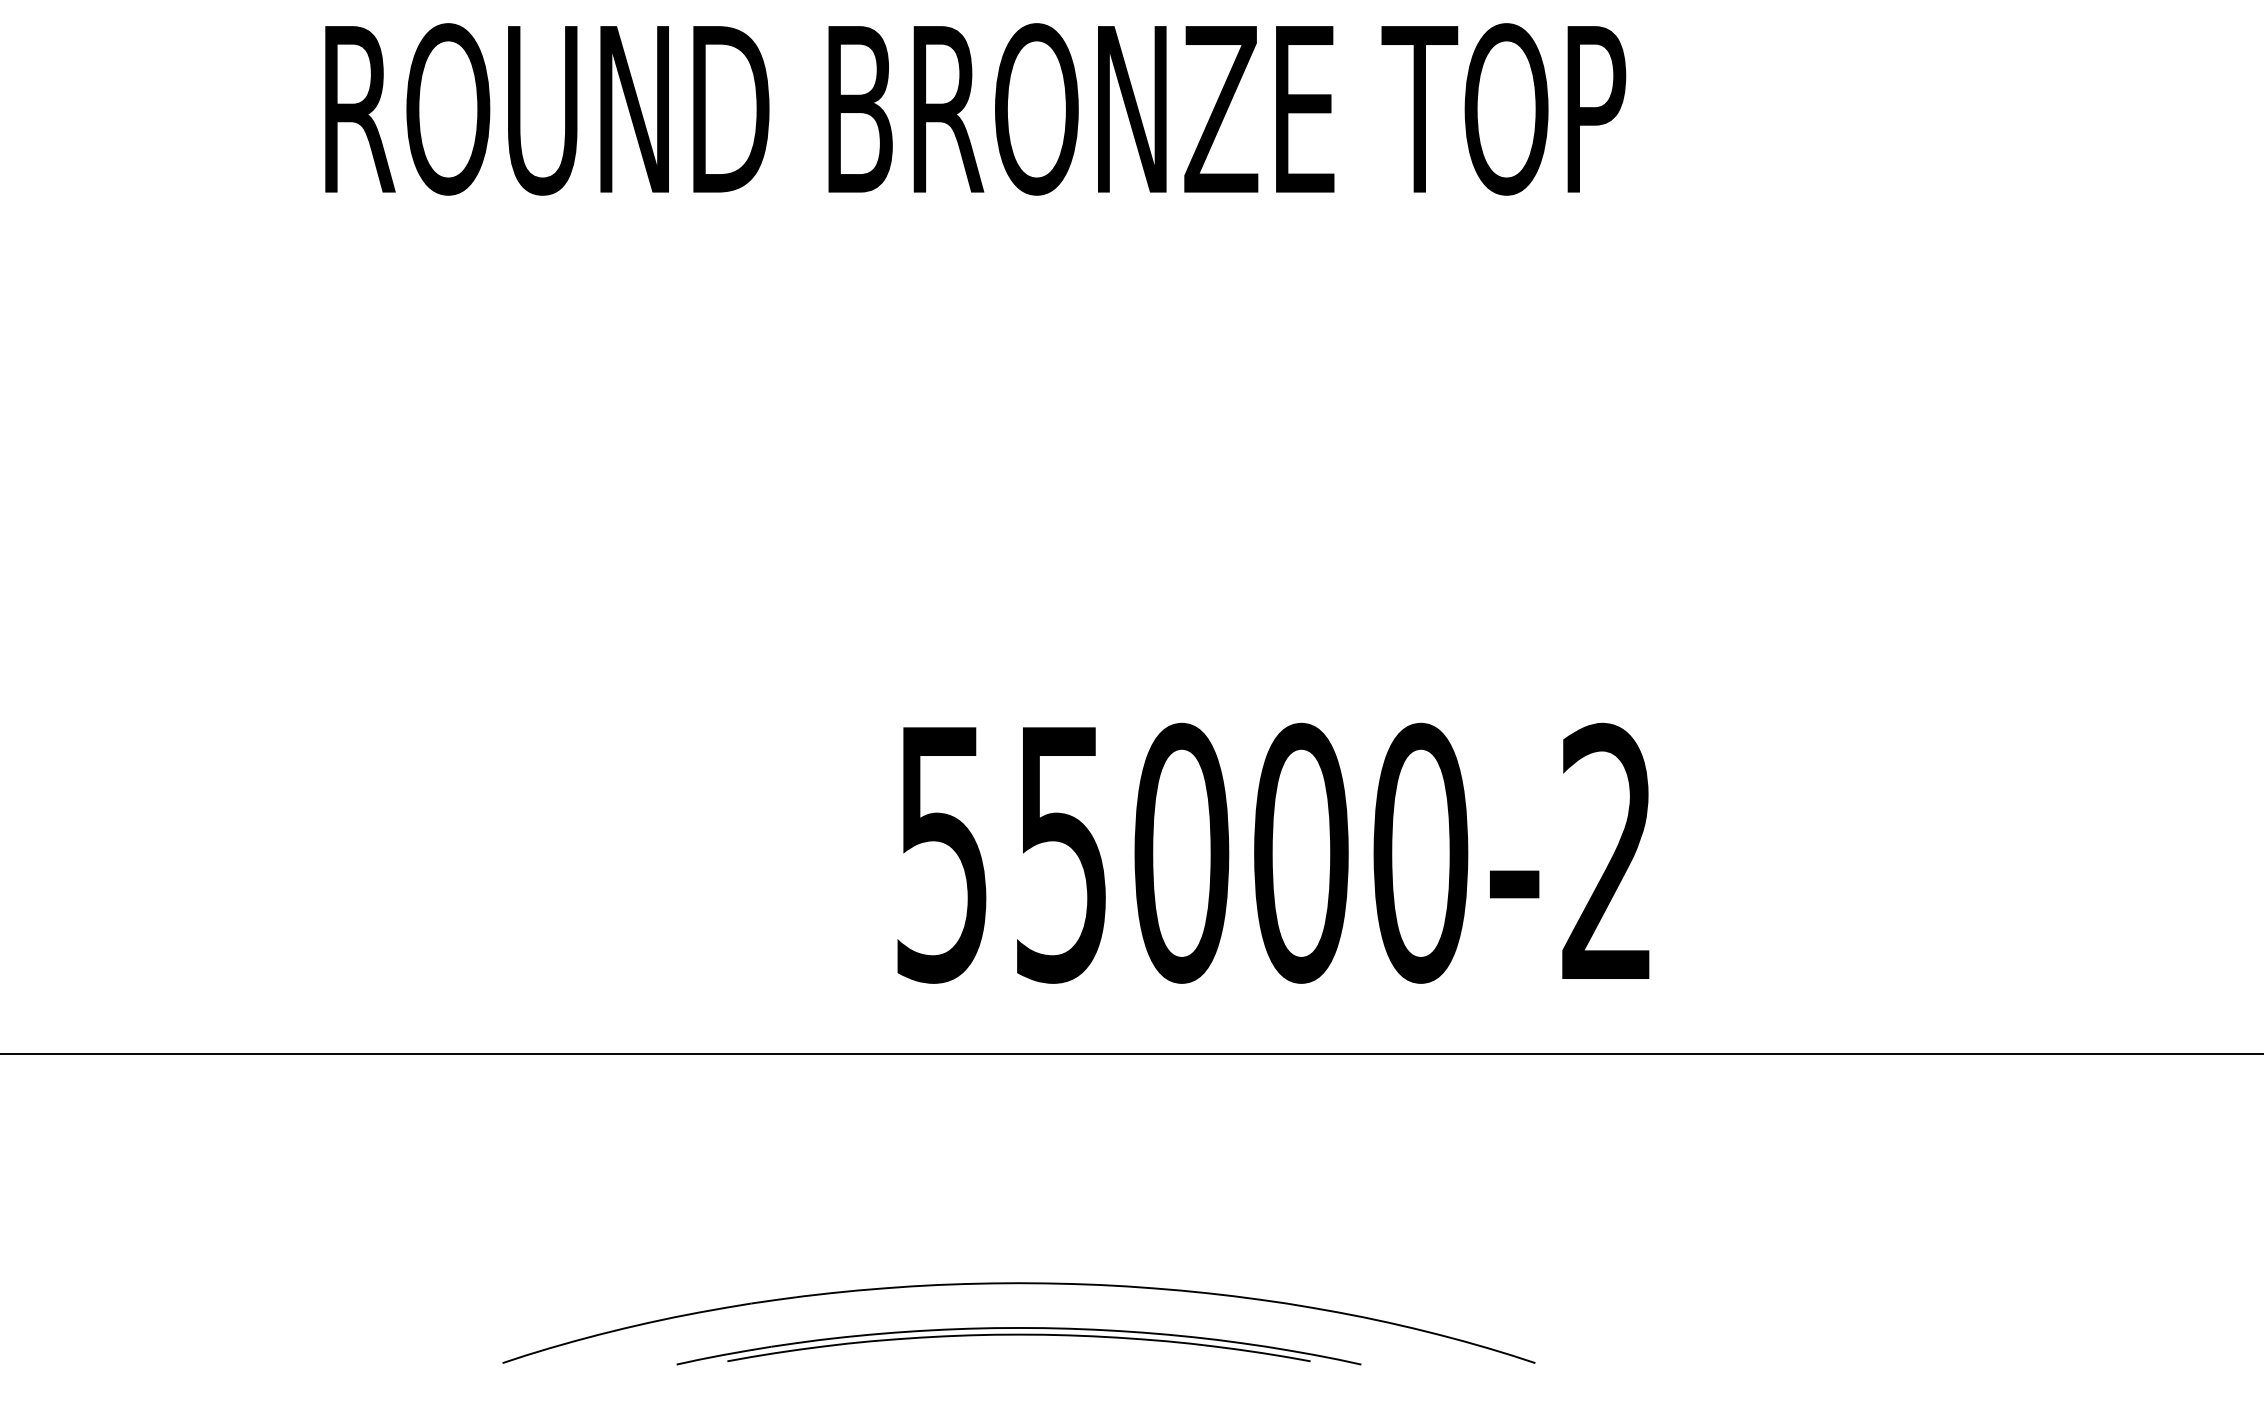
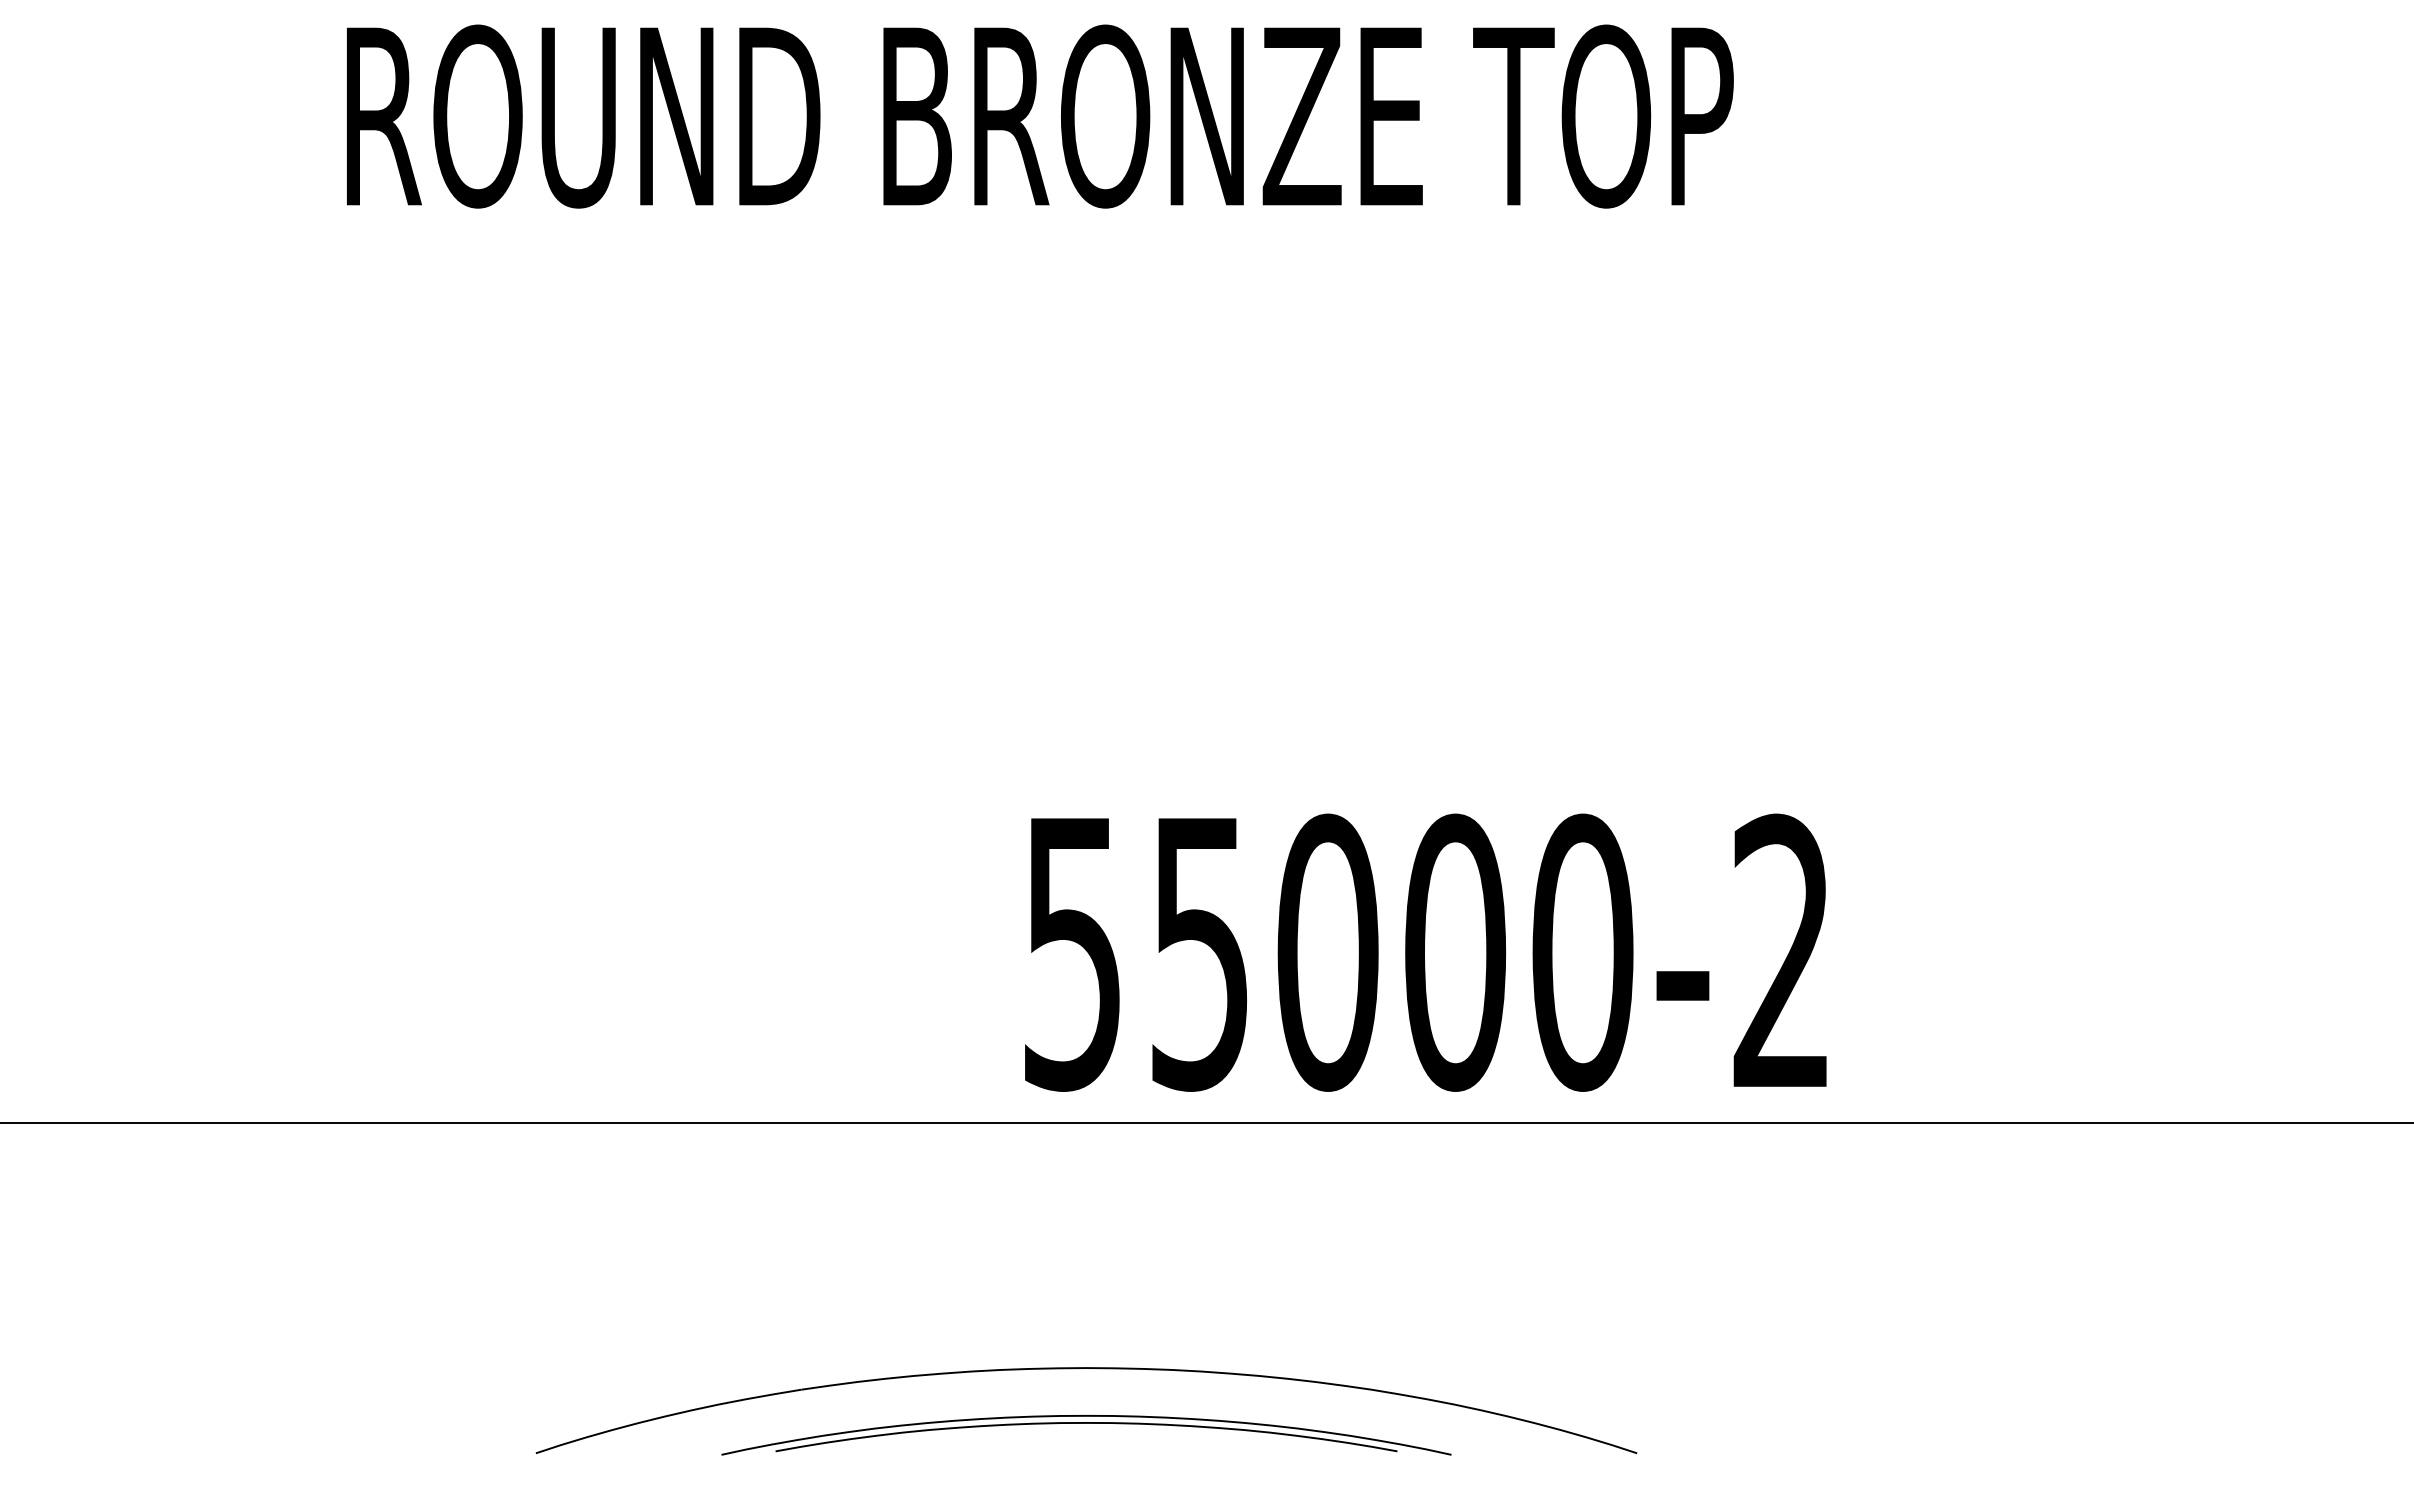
text: (1273, 853) -> (1425, 952), moved

